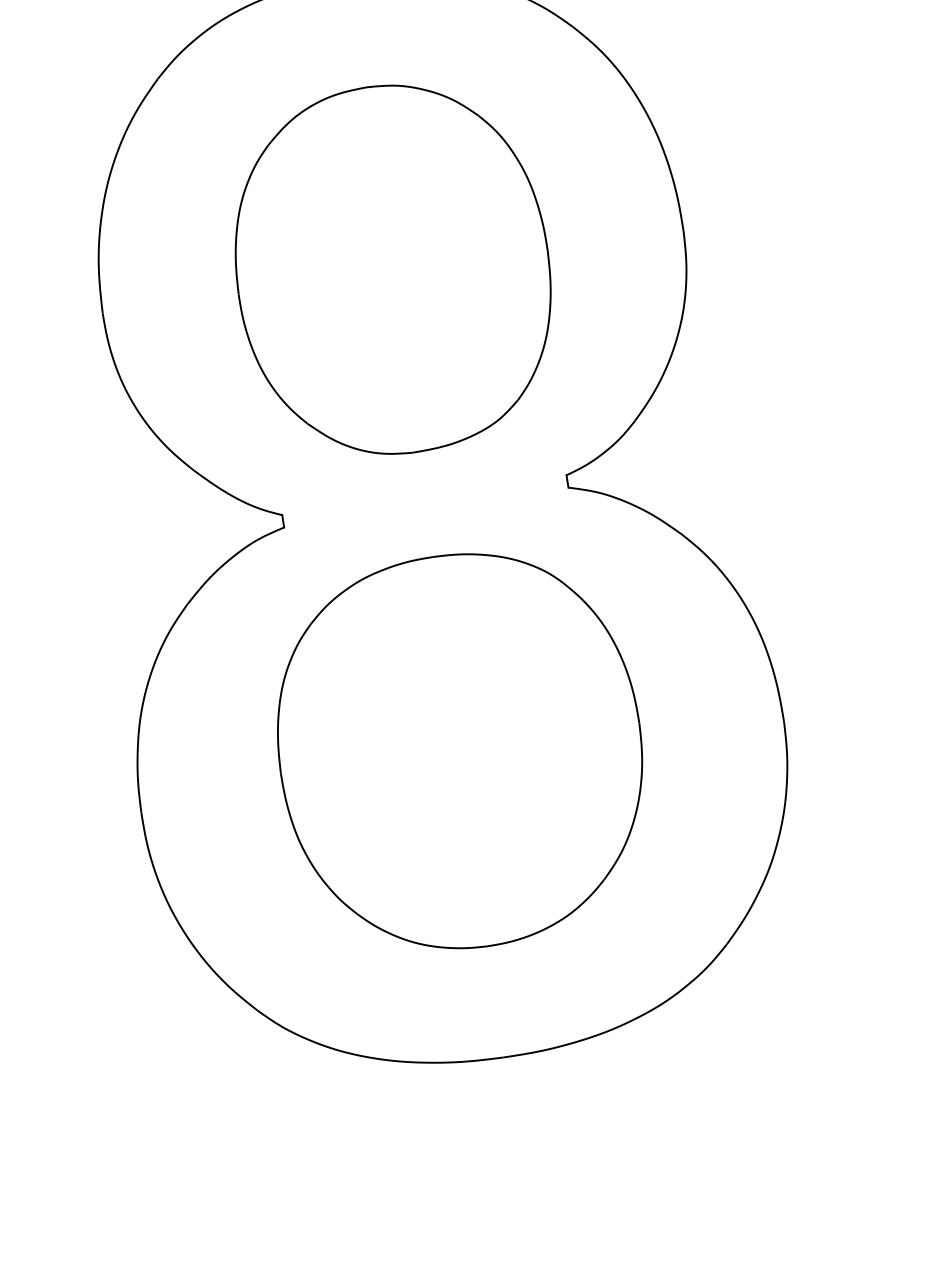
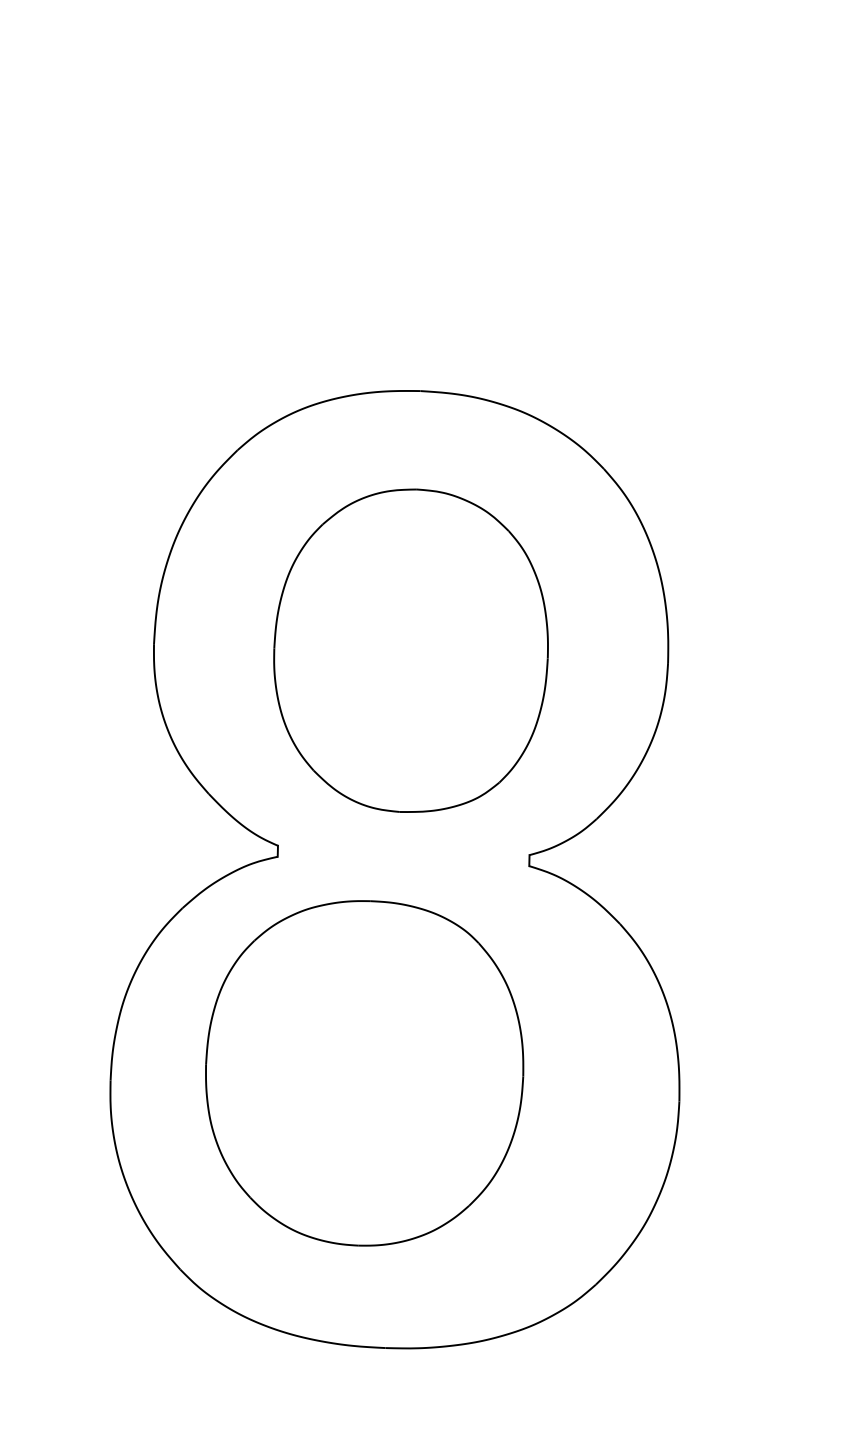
part: (460, 751) -> (364, 1073), moved

